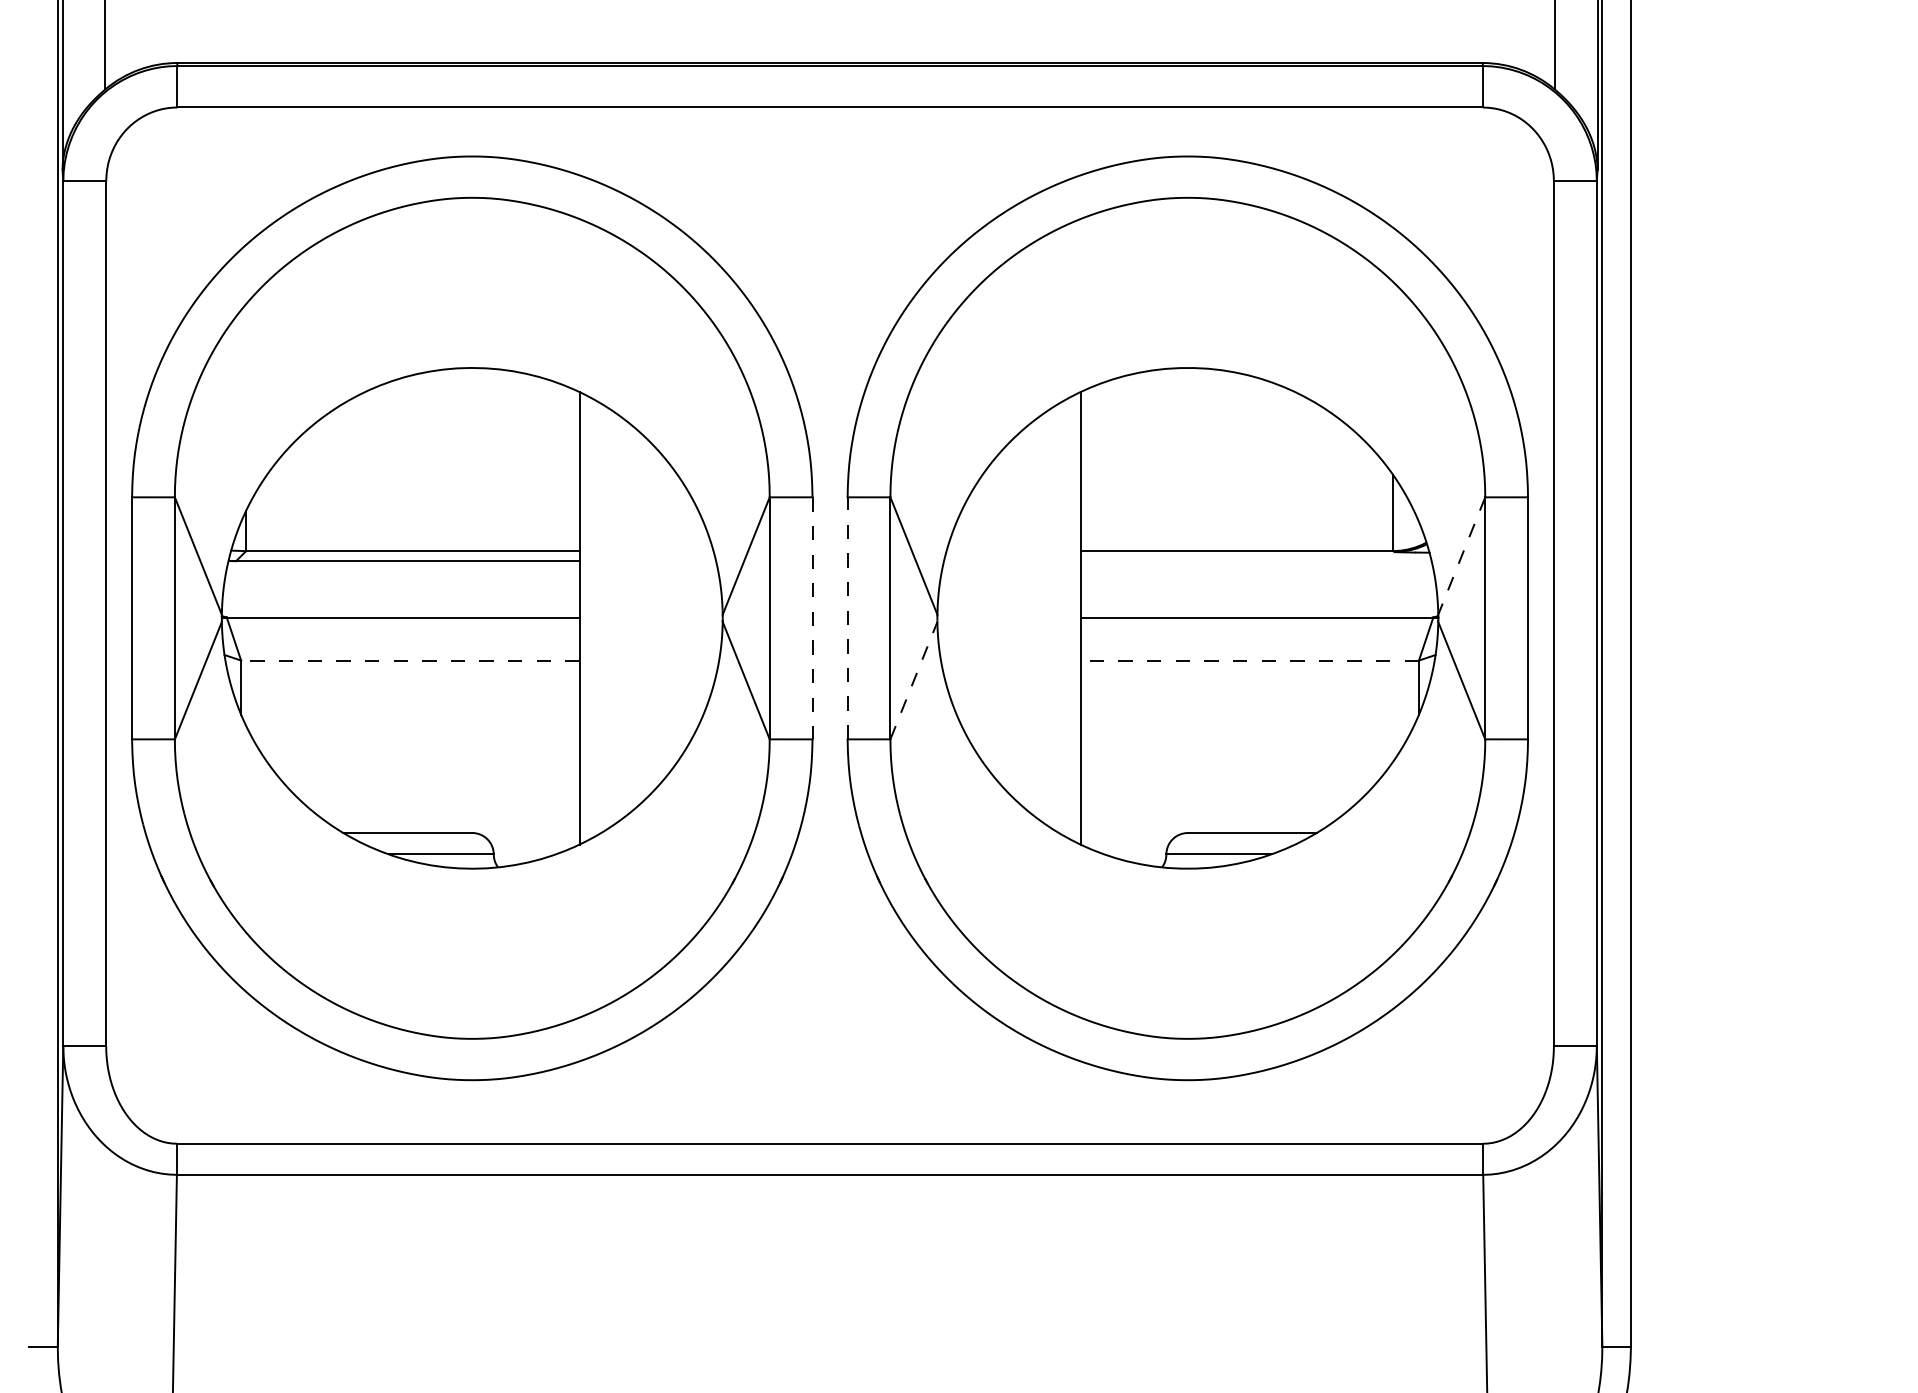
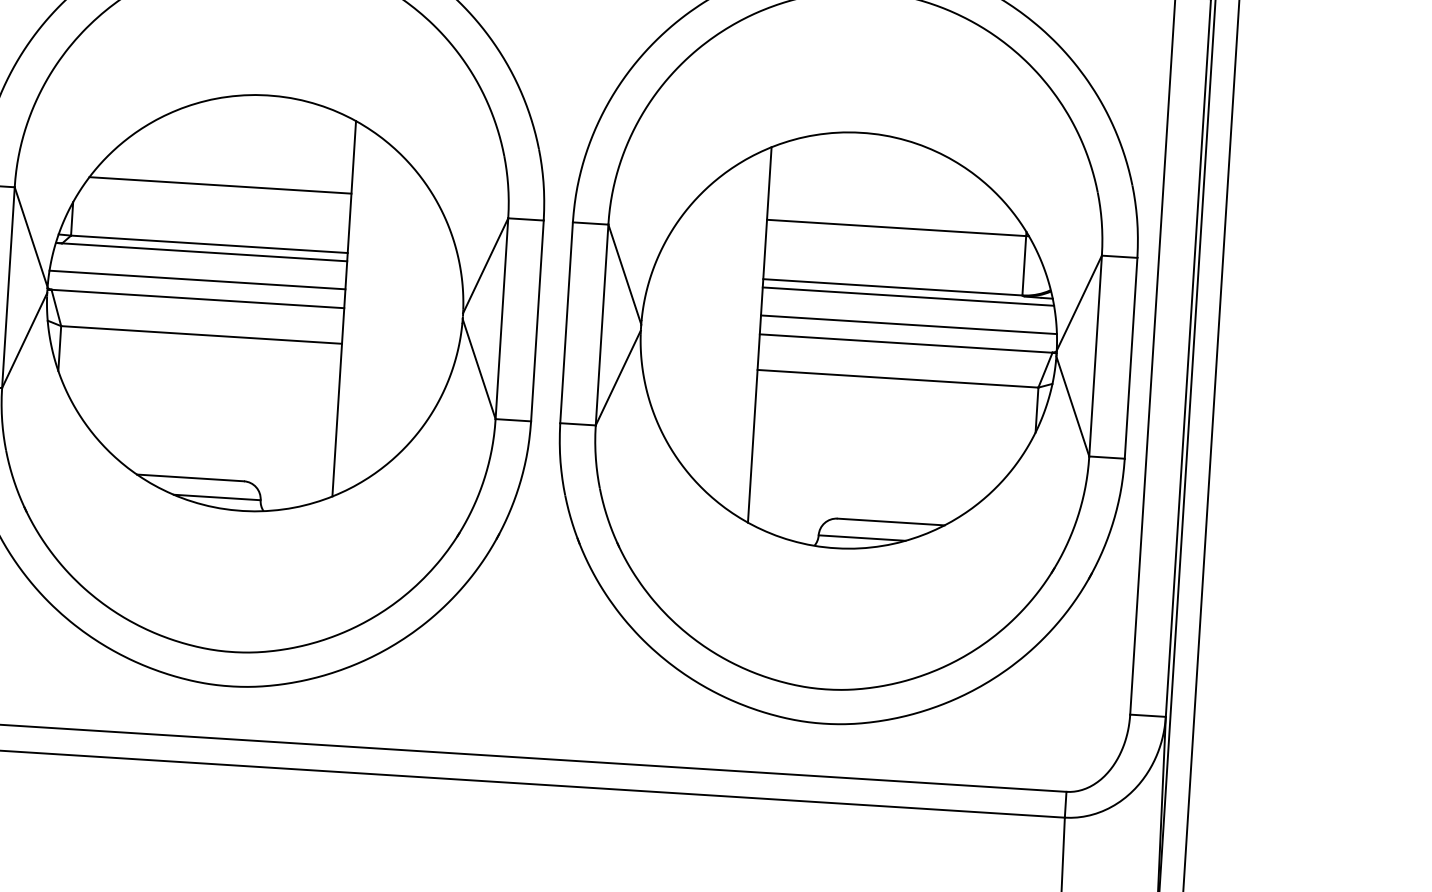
line: (421, 479) -> (220, 185), added
line: (1238, 479) -> (898, 227), added
line: (1461, 556) -> (1079, 303), dashed -> solid
line: (1255, 561) -> (907, 296), added
line: (400, 594) -> (196, 279), added
line: (1258, 594) -> (908, 324), added
line: (847, 617) -> (566, 322), dashed -> solid
line: (812, 618) -> (537, 321), dashed -> solid
line: (409, 660) -> (200, 334), dashed -> solid
line: (1249, 660) -> (897, 378), dashed -> solid
line: (914, 680) -> (618, 377), dashed -> solid

